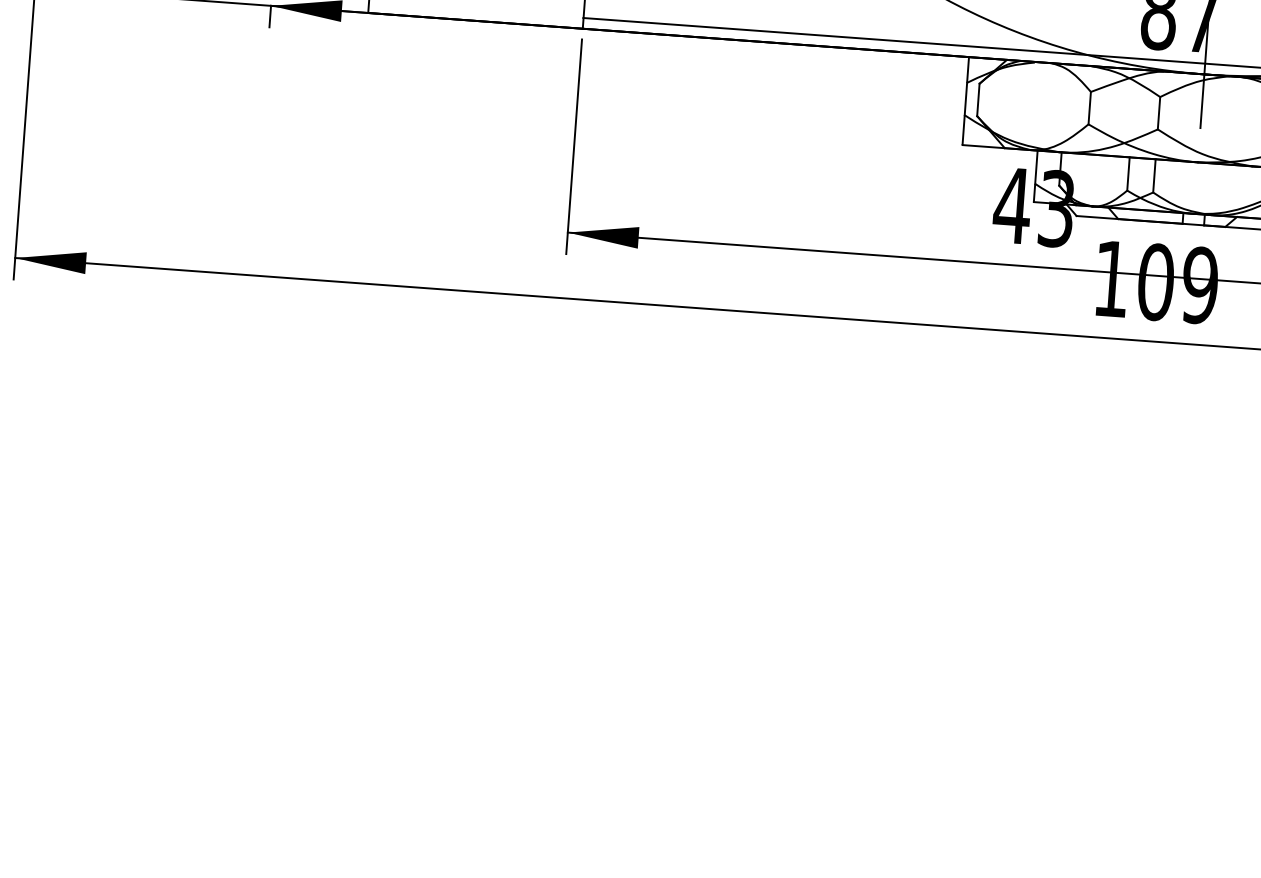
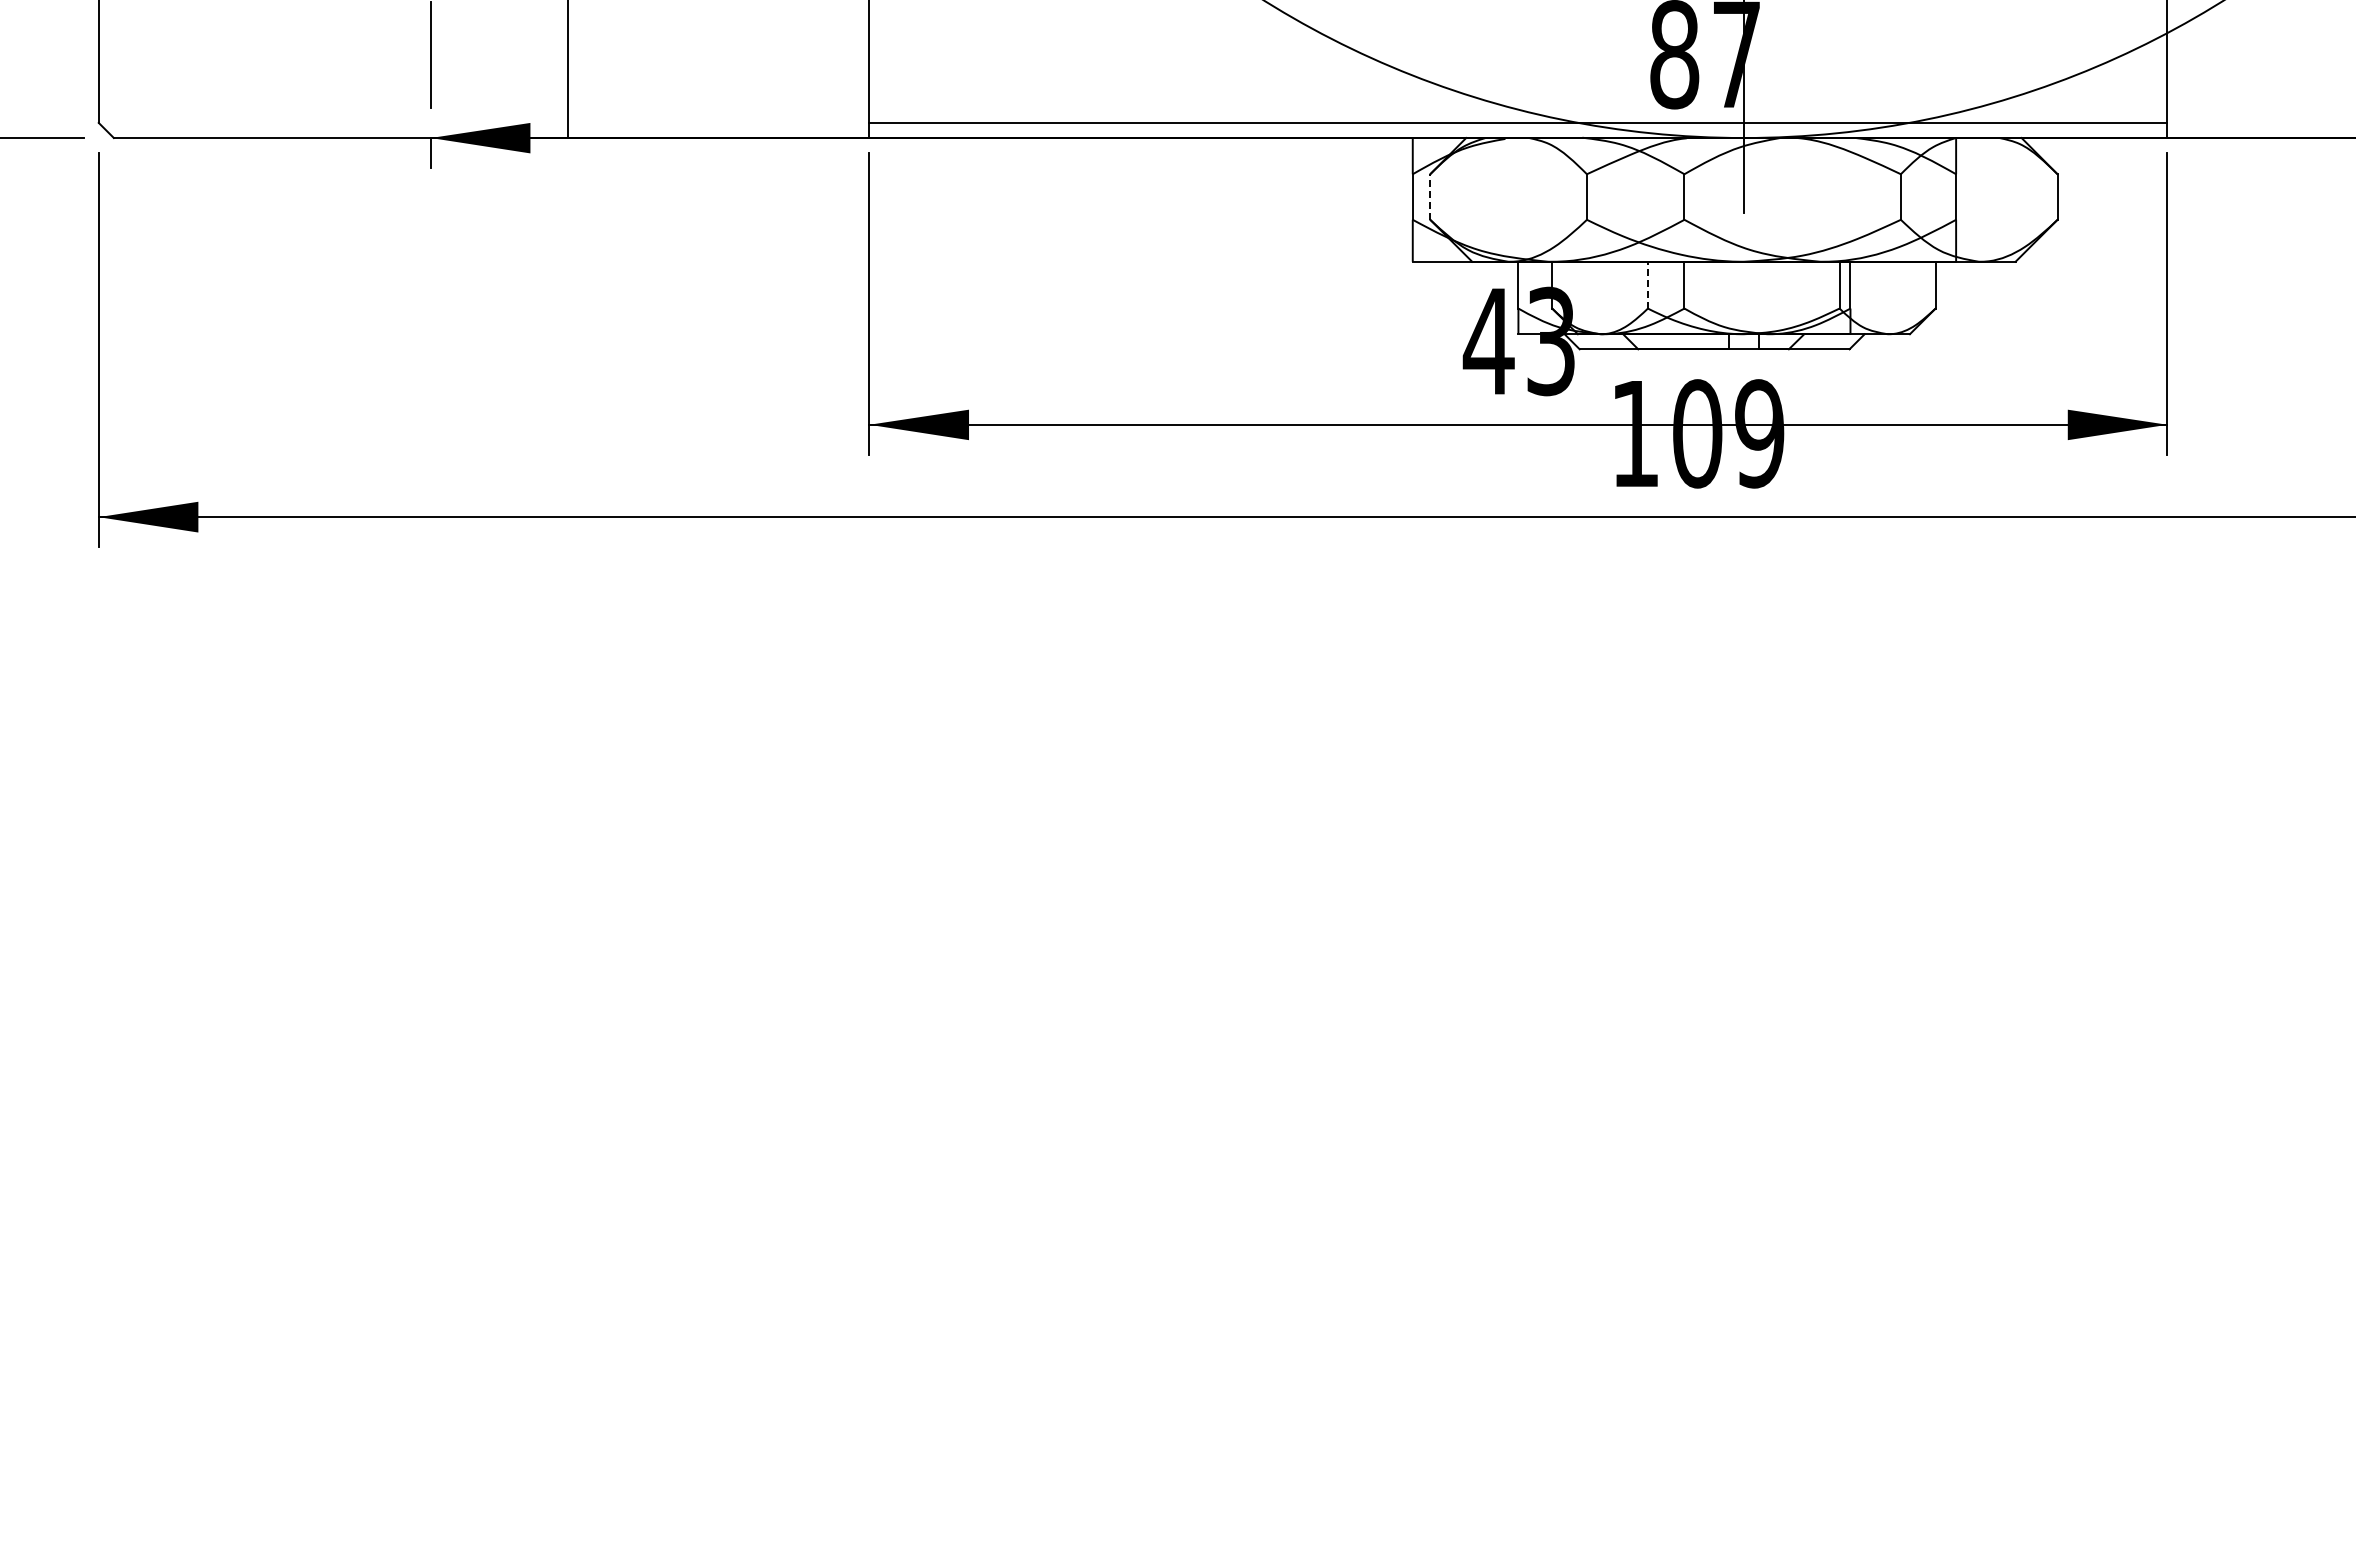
line: (978, 100) -> (1430, 197), solid -> dashed
line: (1128, 173) -> (1647, 284), solid -> dashed

